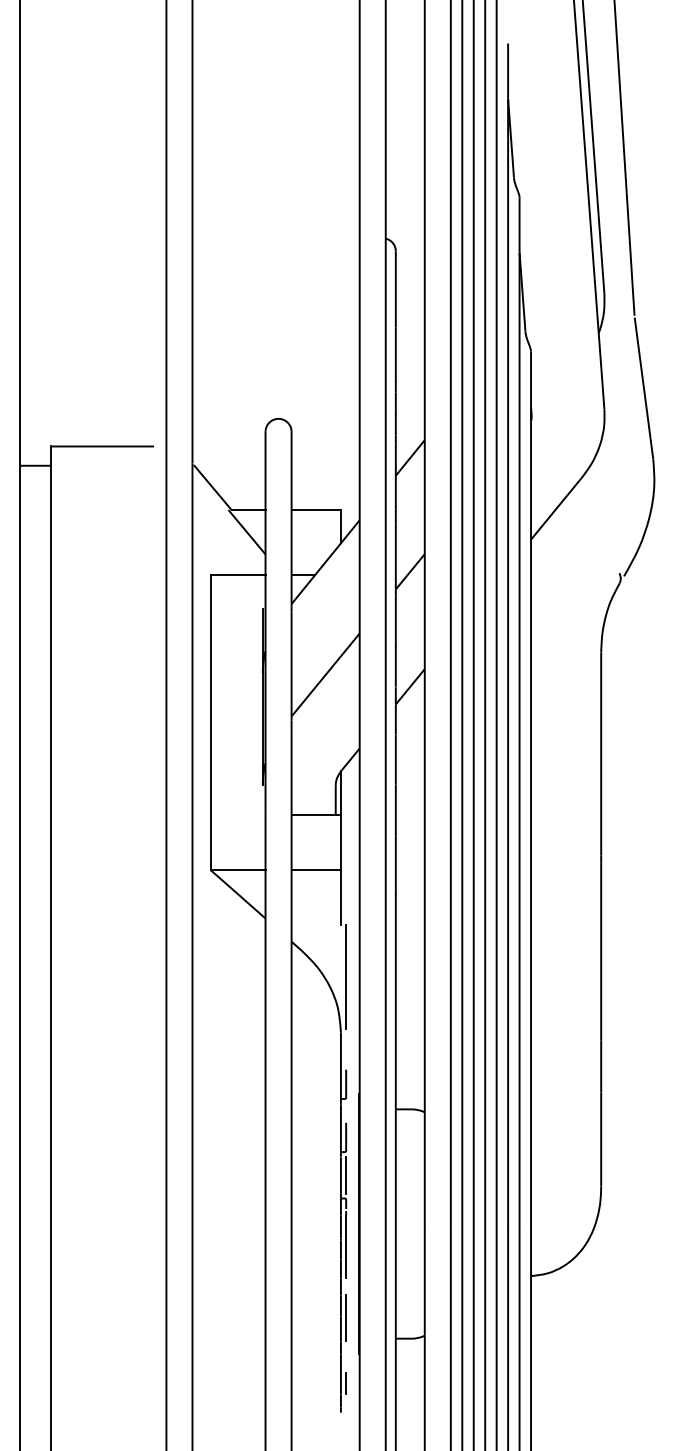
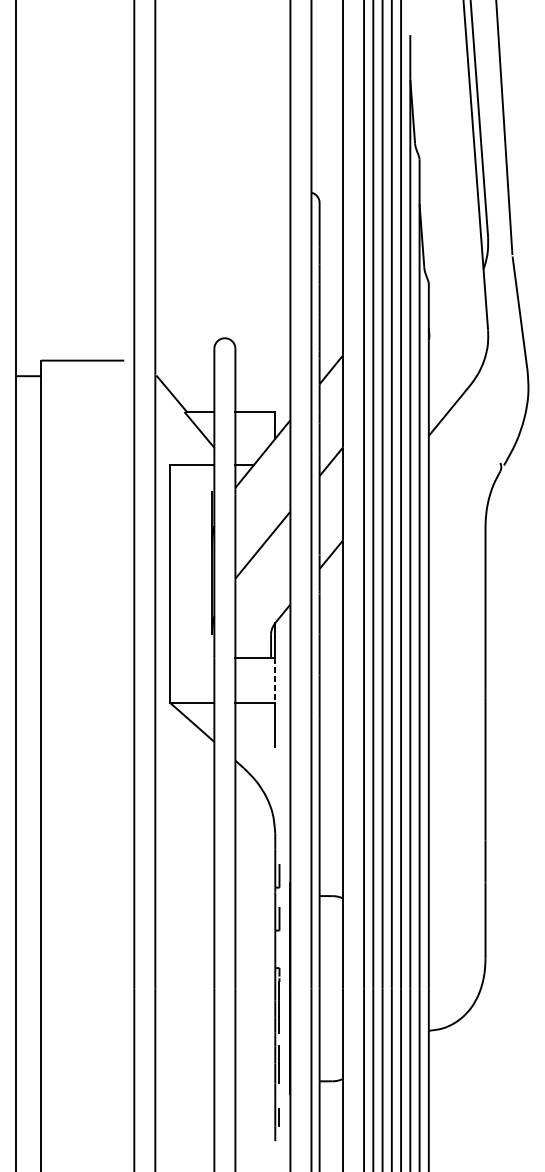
line: (340, 842) -> (274, 680), solid -> dashed
line: (346, 976) -> (279, 788), removed
line: (346, 1175) -> (279, 949), removed

